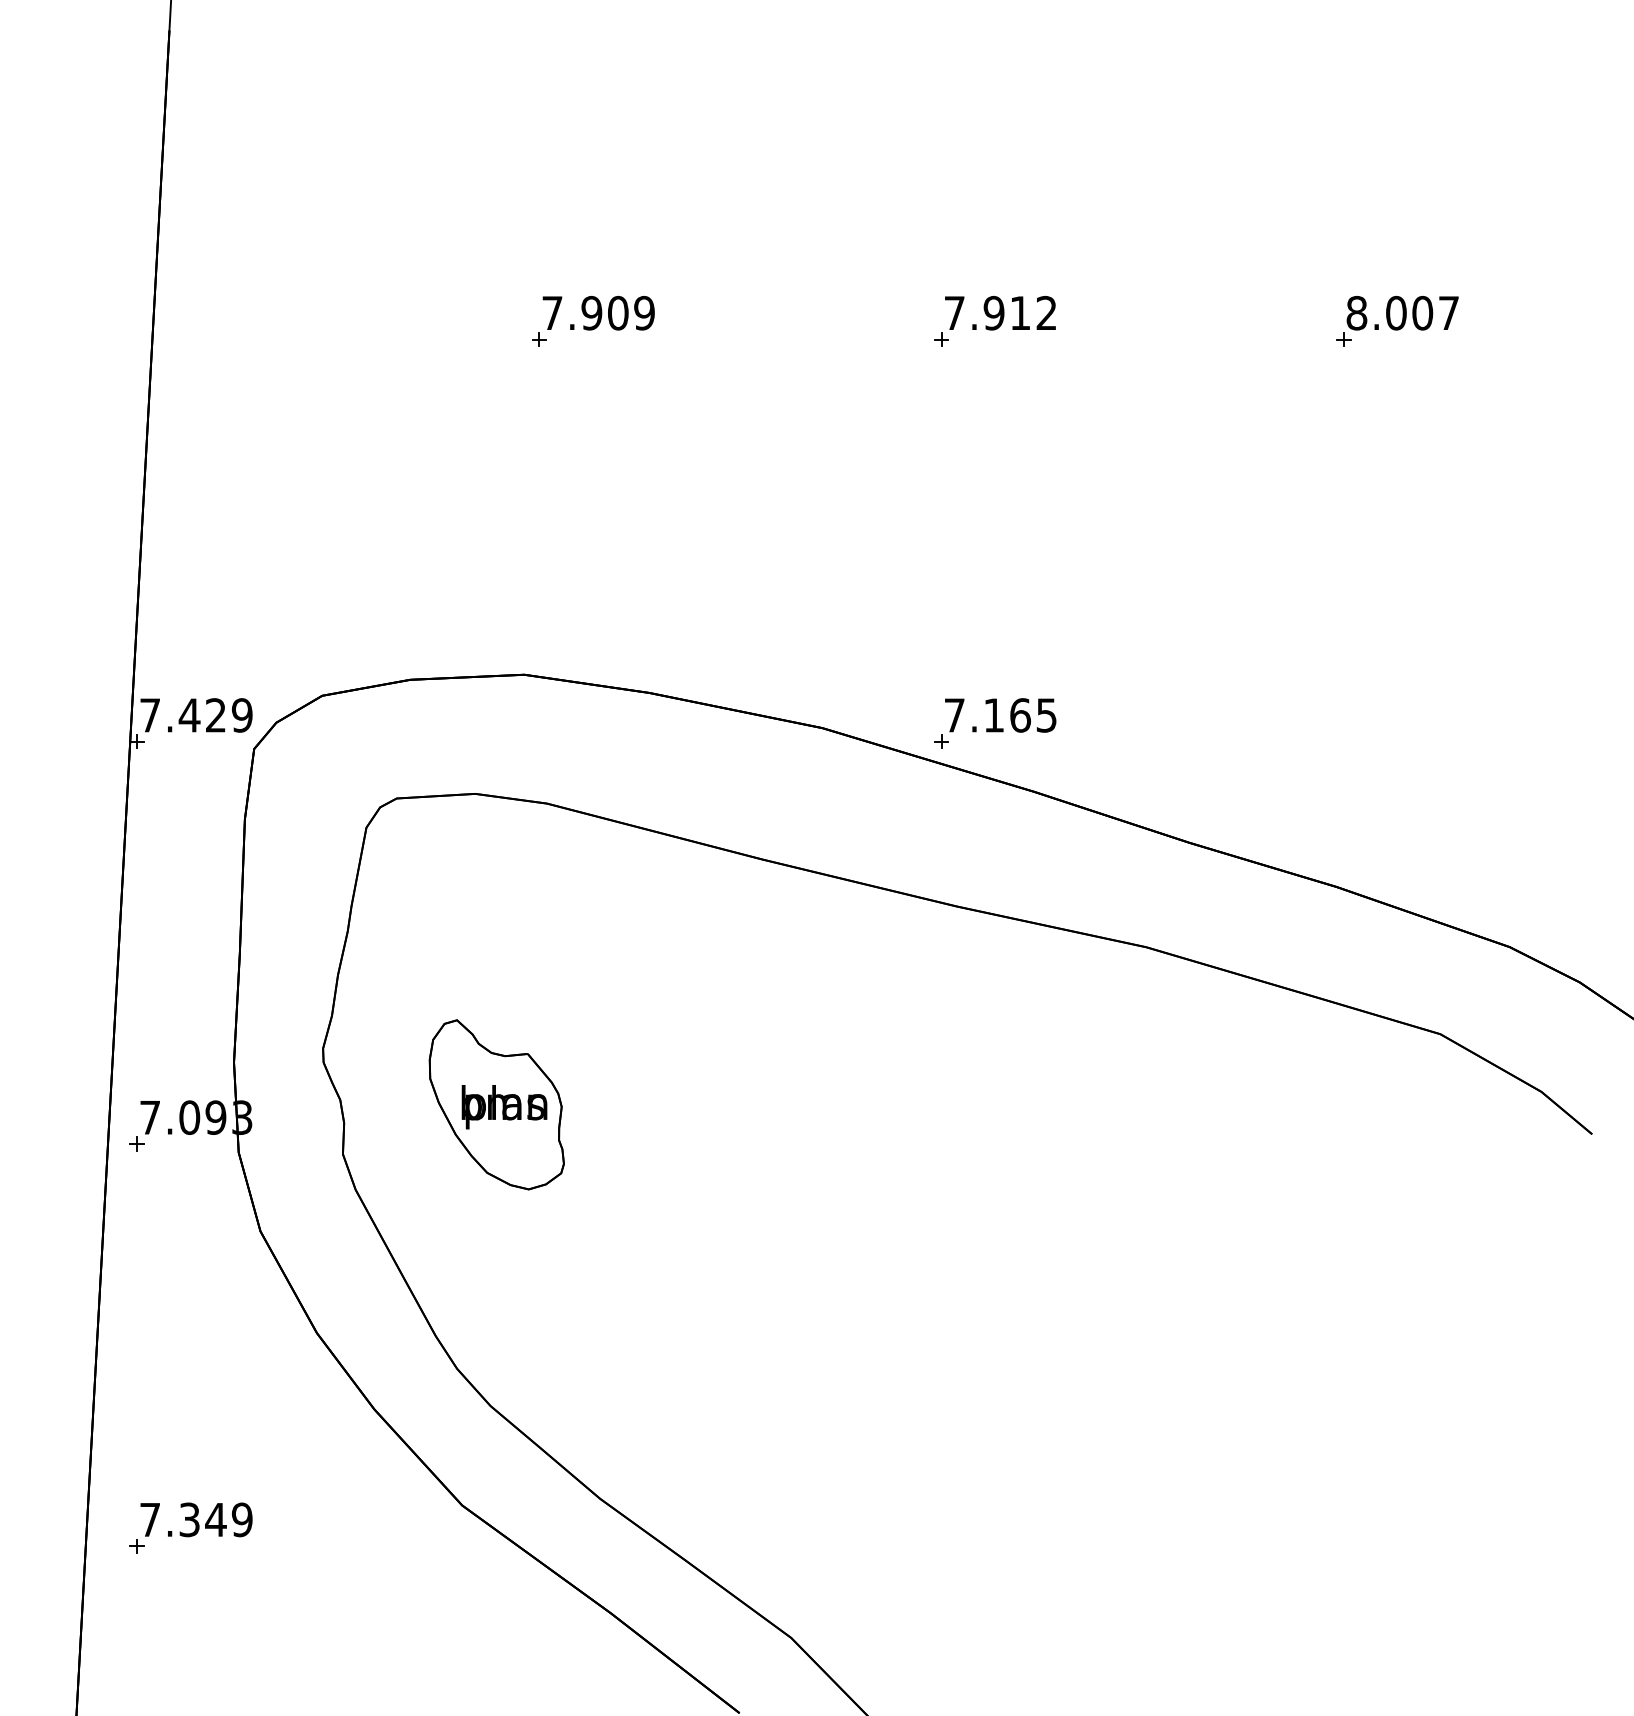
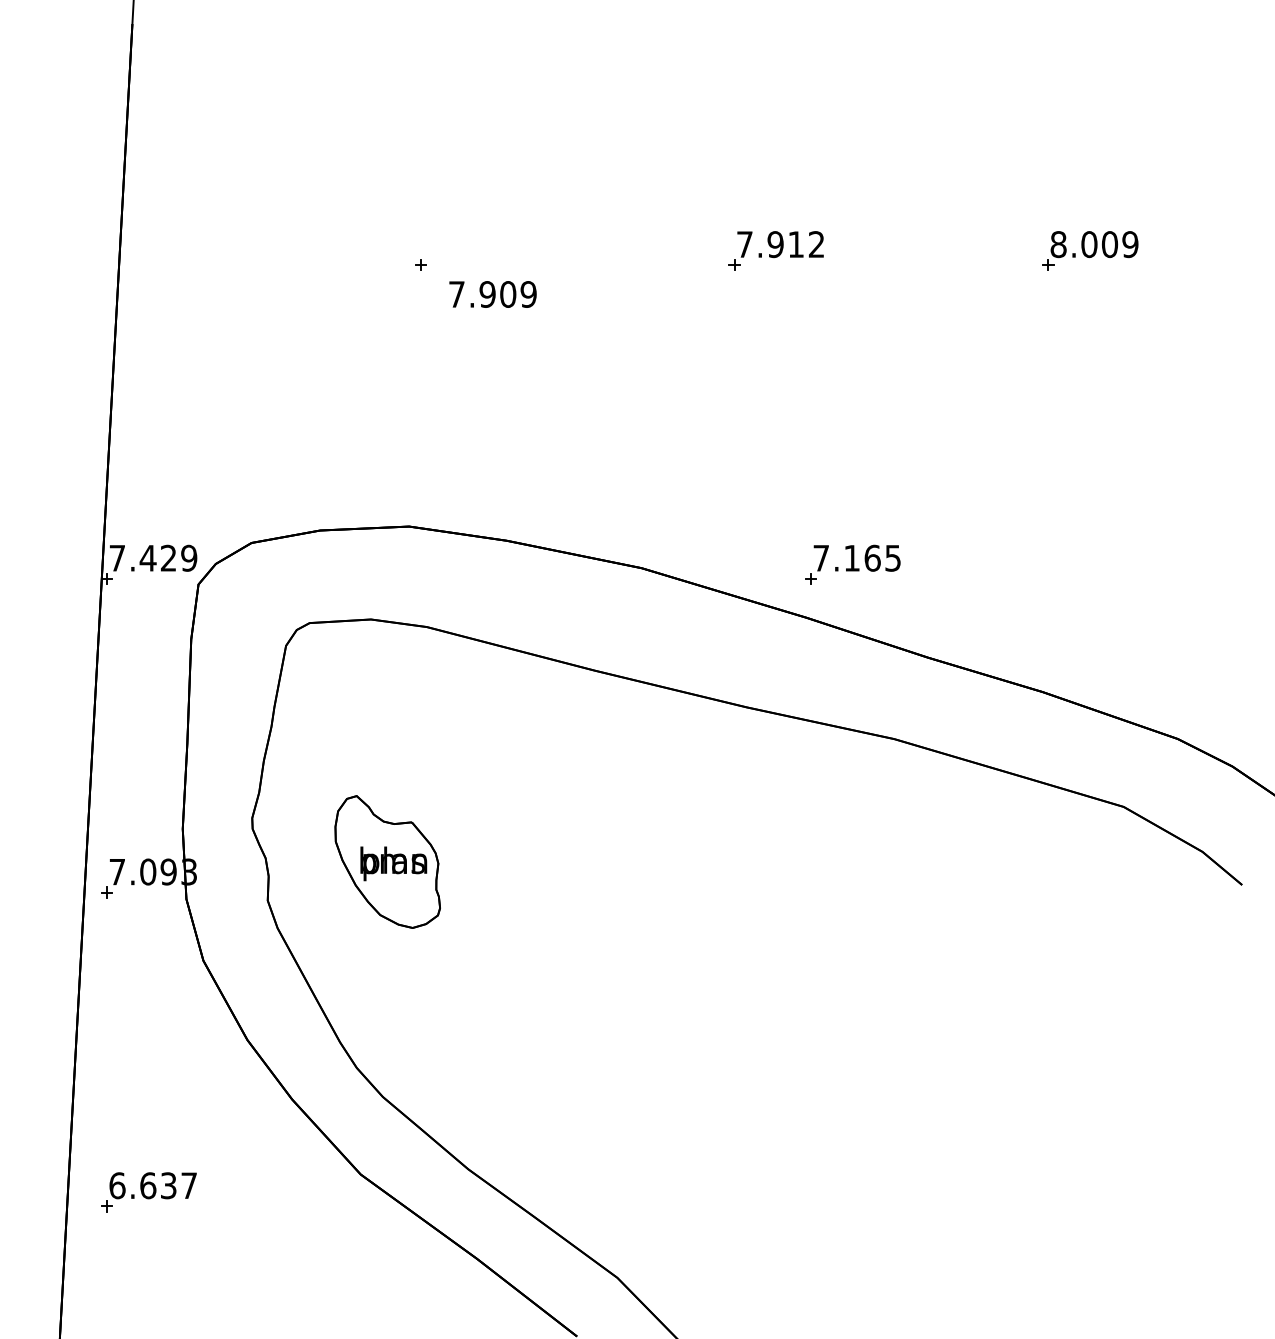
text: (598, 312) -> (492, 293), moved
text: (1448, 312) -> (1130, 244), 8.007 -> 8.009
part: (995, 723) -> (853, 564), moved
text: (196, 1519) -> (153, 1185), 7.349 -> 6.637

